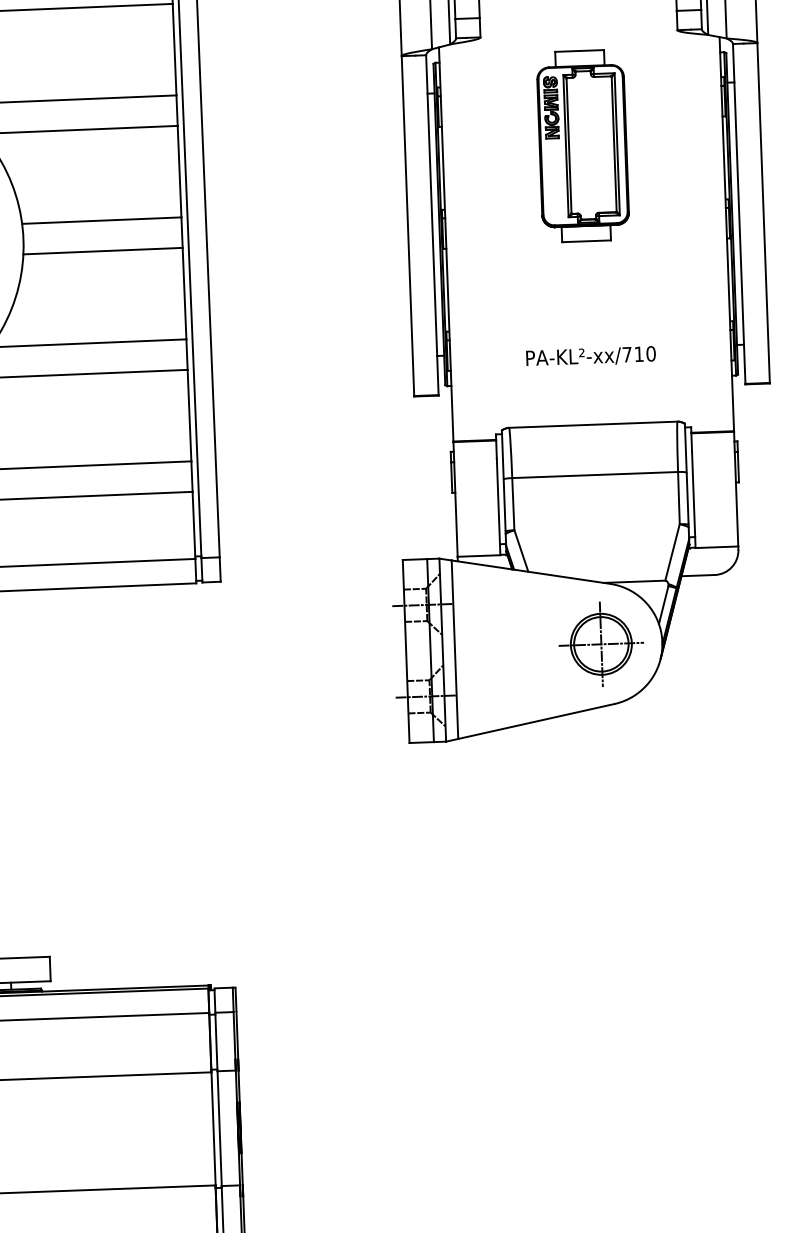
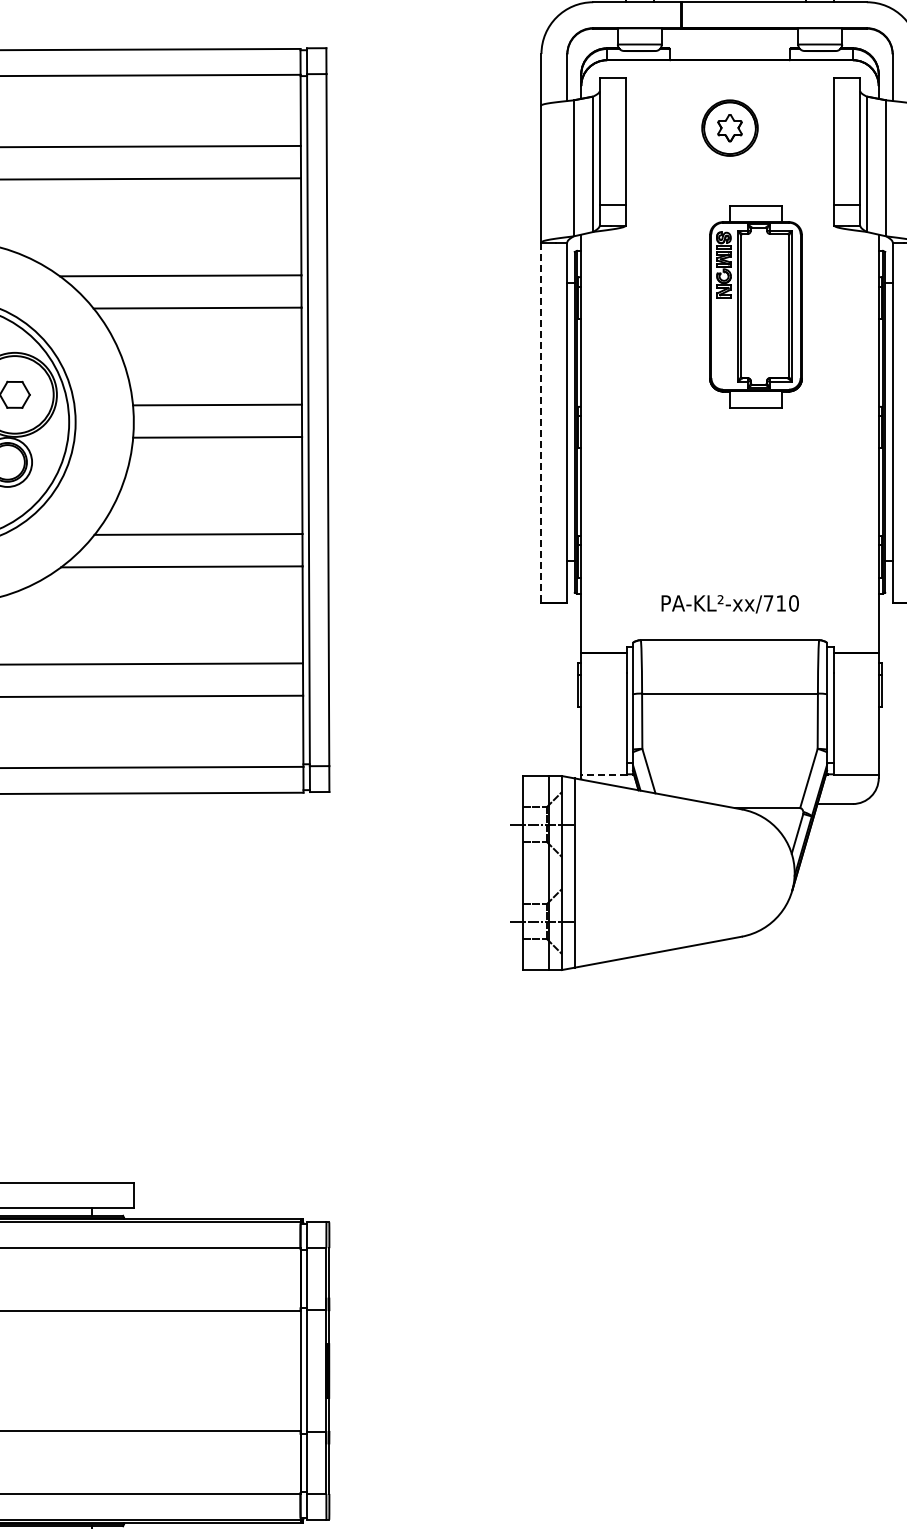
part: (582, 145) -> (755, 306), moved
line: (408, 226) -> (541, 423), solid -> dashed
text: (590, 357) -> (729, 604), moved
line: (478, 555) -> (603, 774), solid -> dashed
part: (600, 643) -> (729, 872), removed

